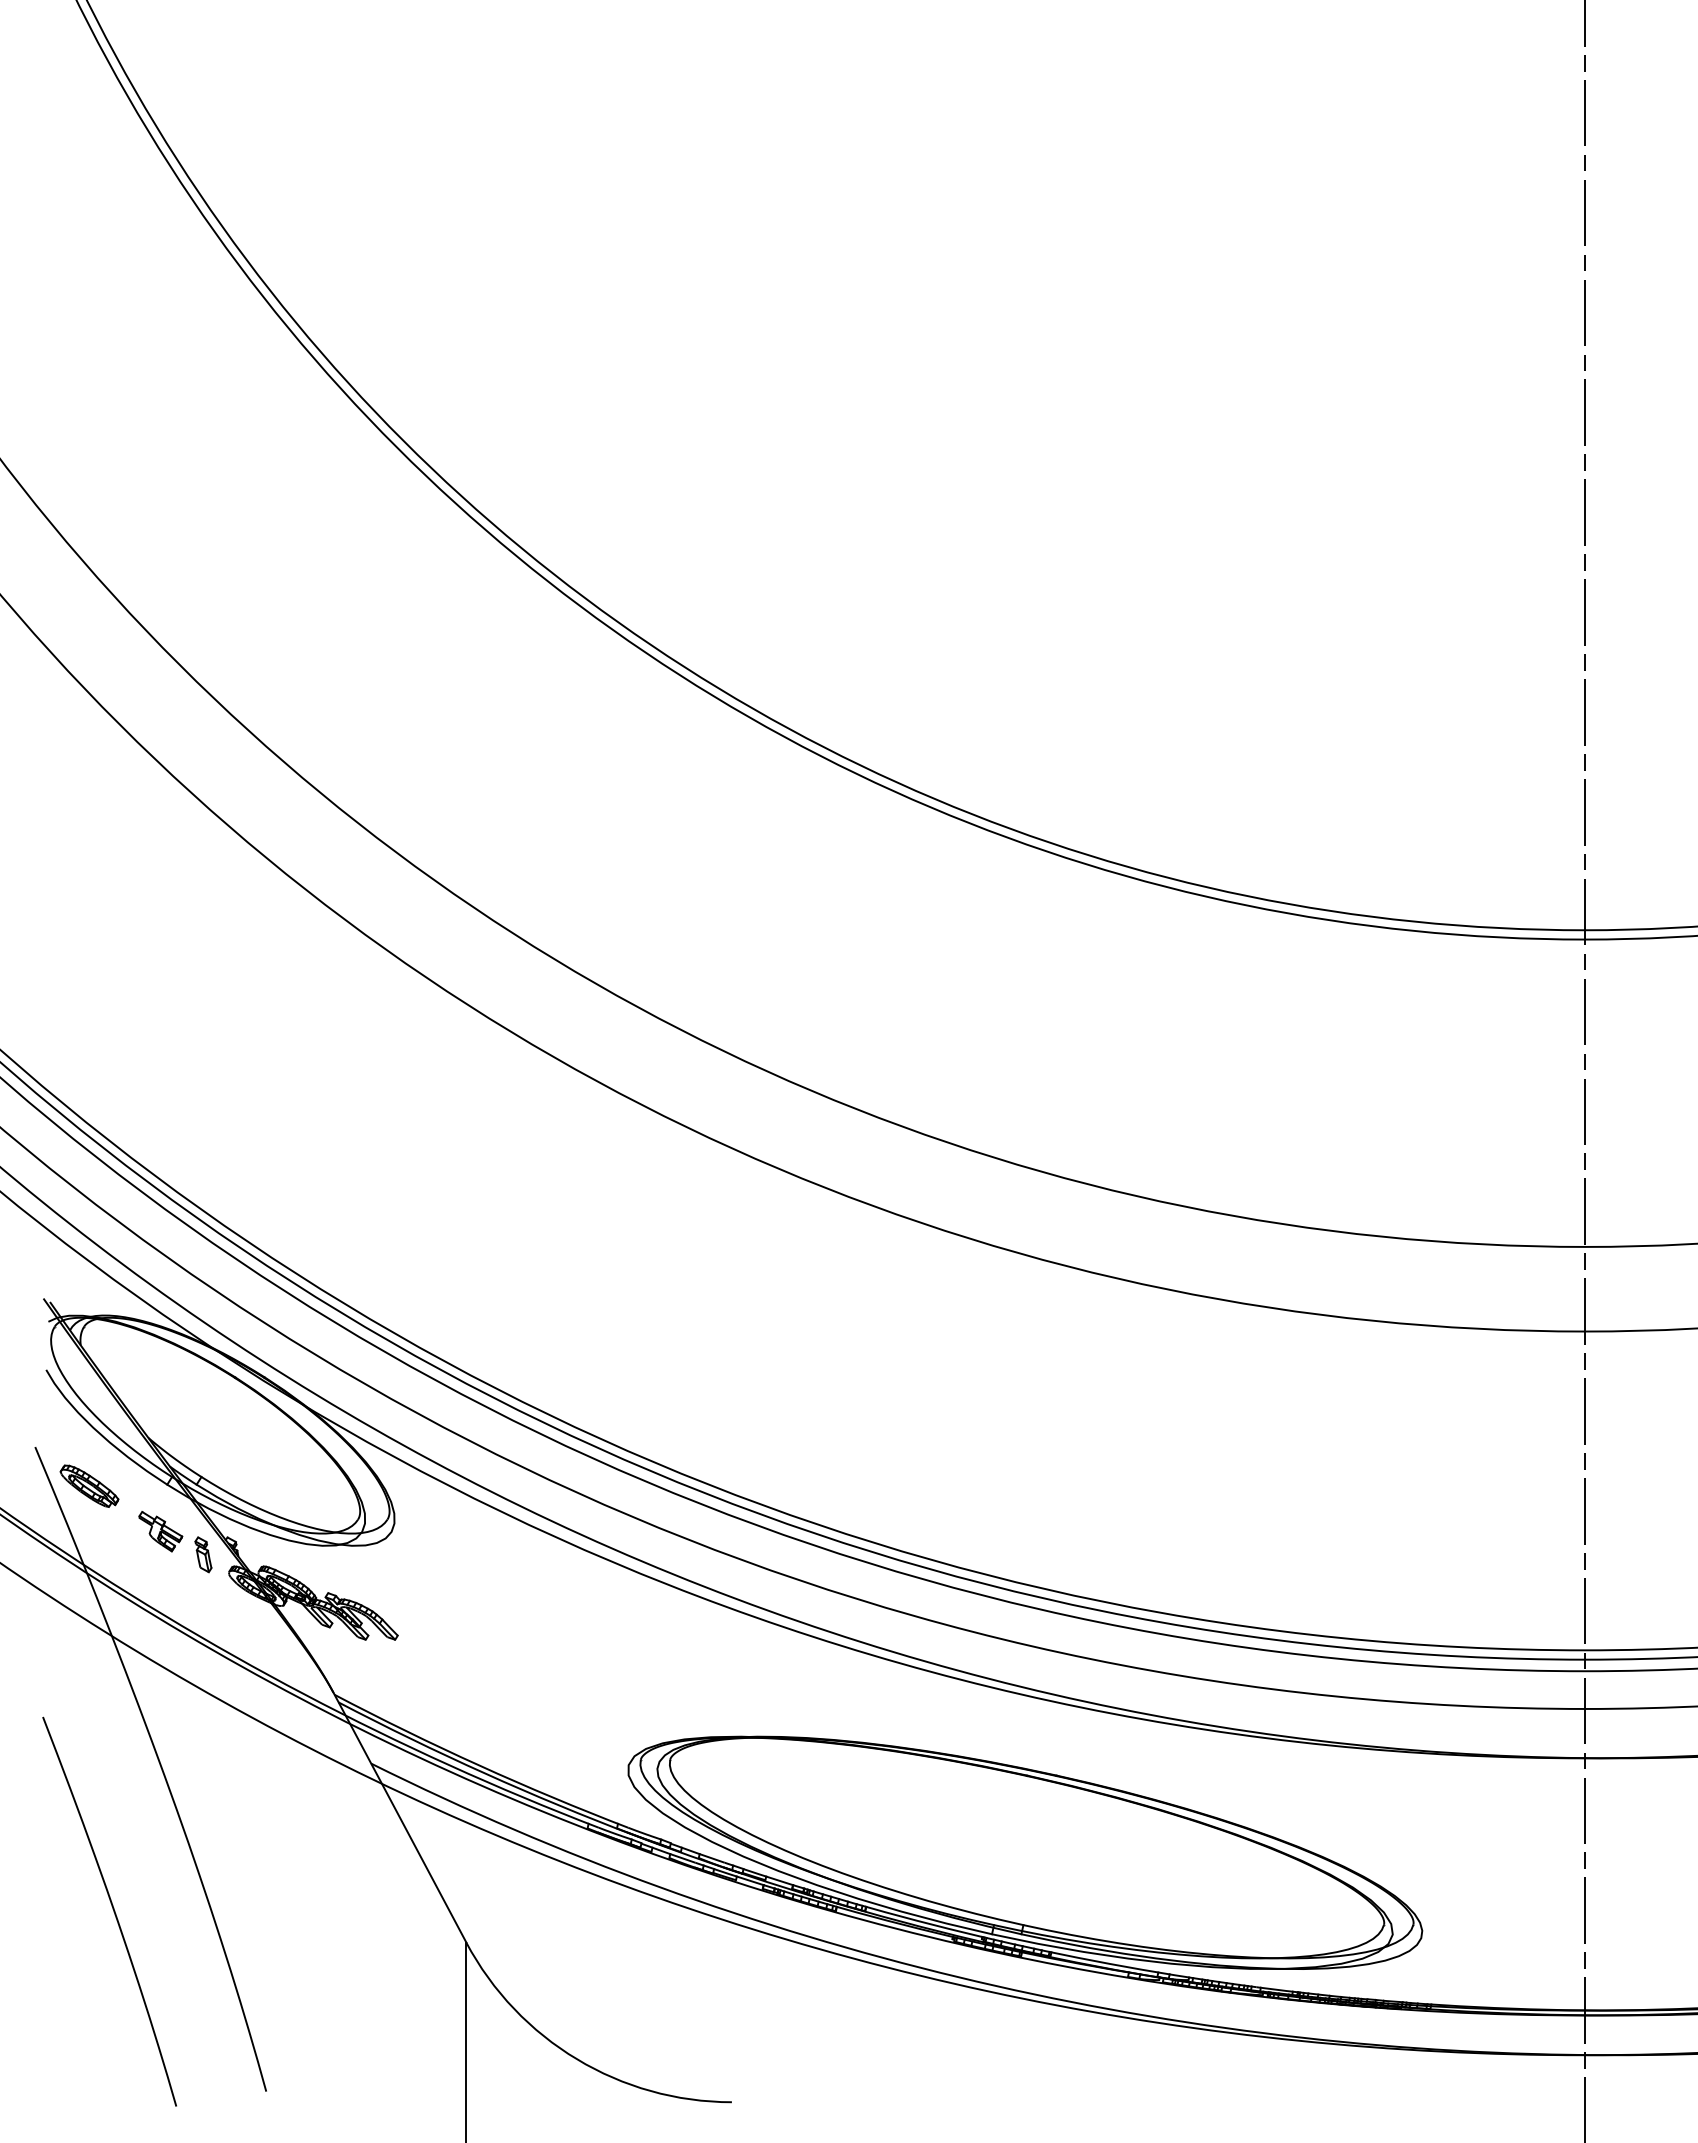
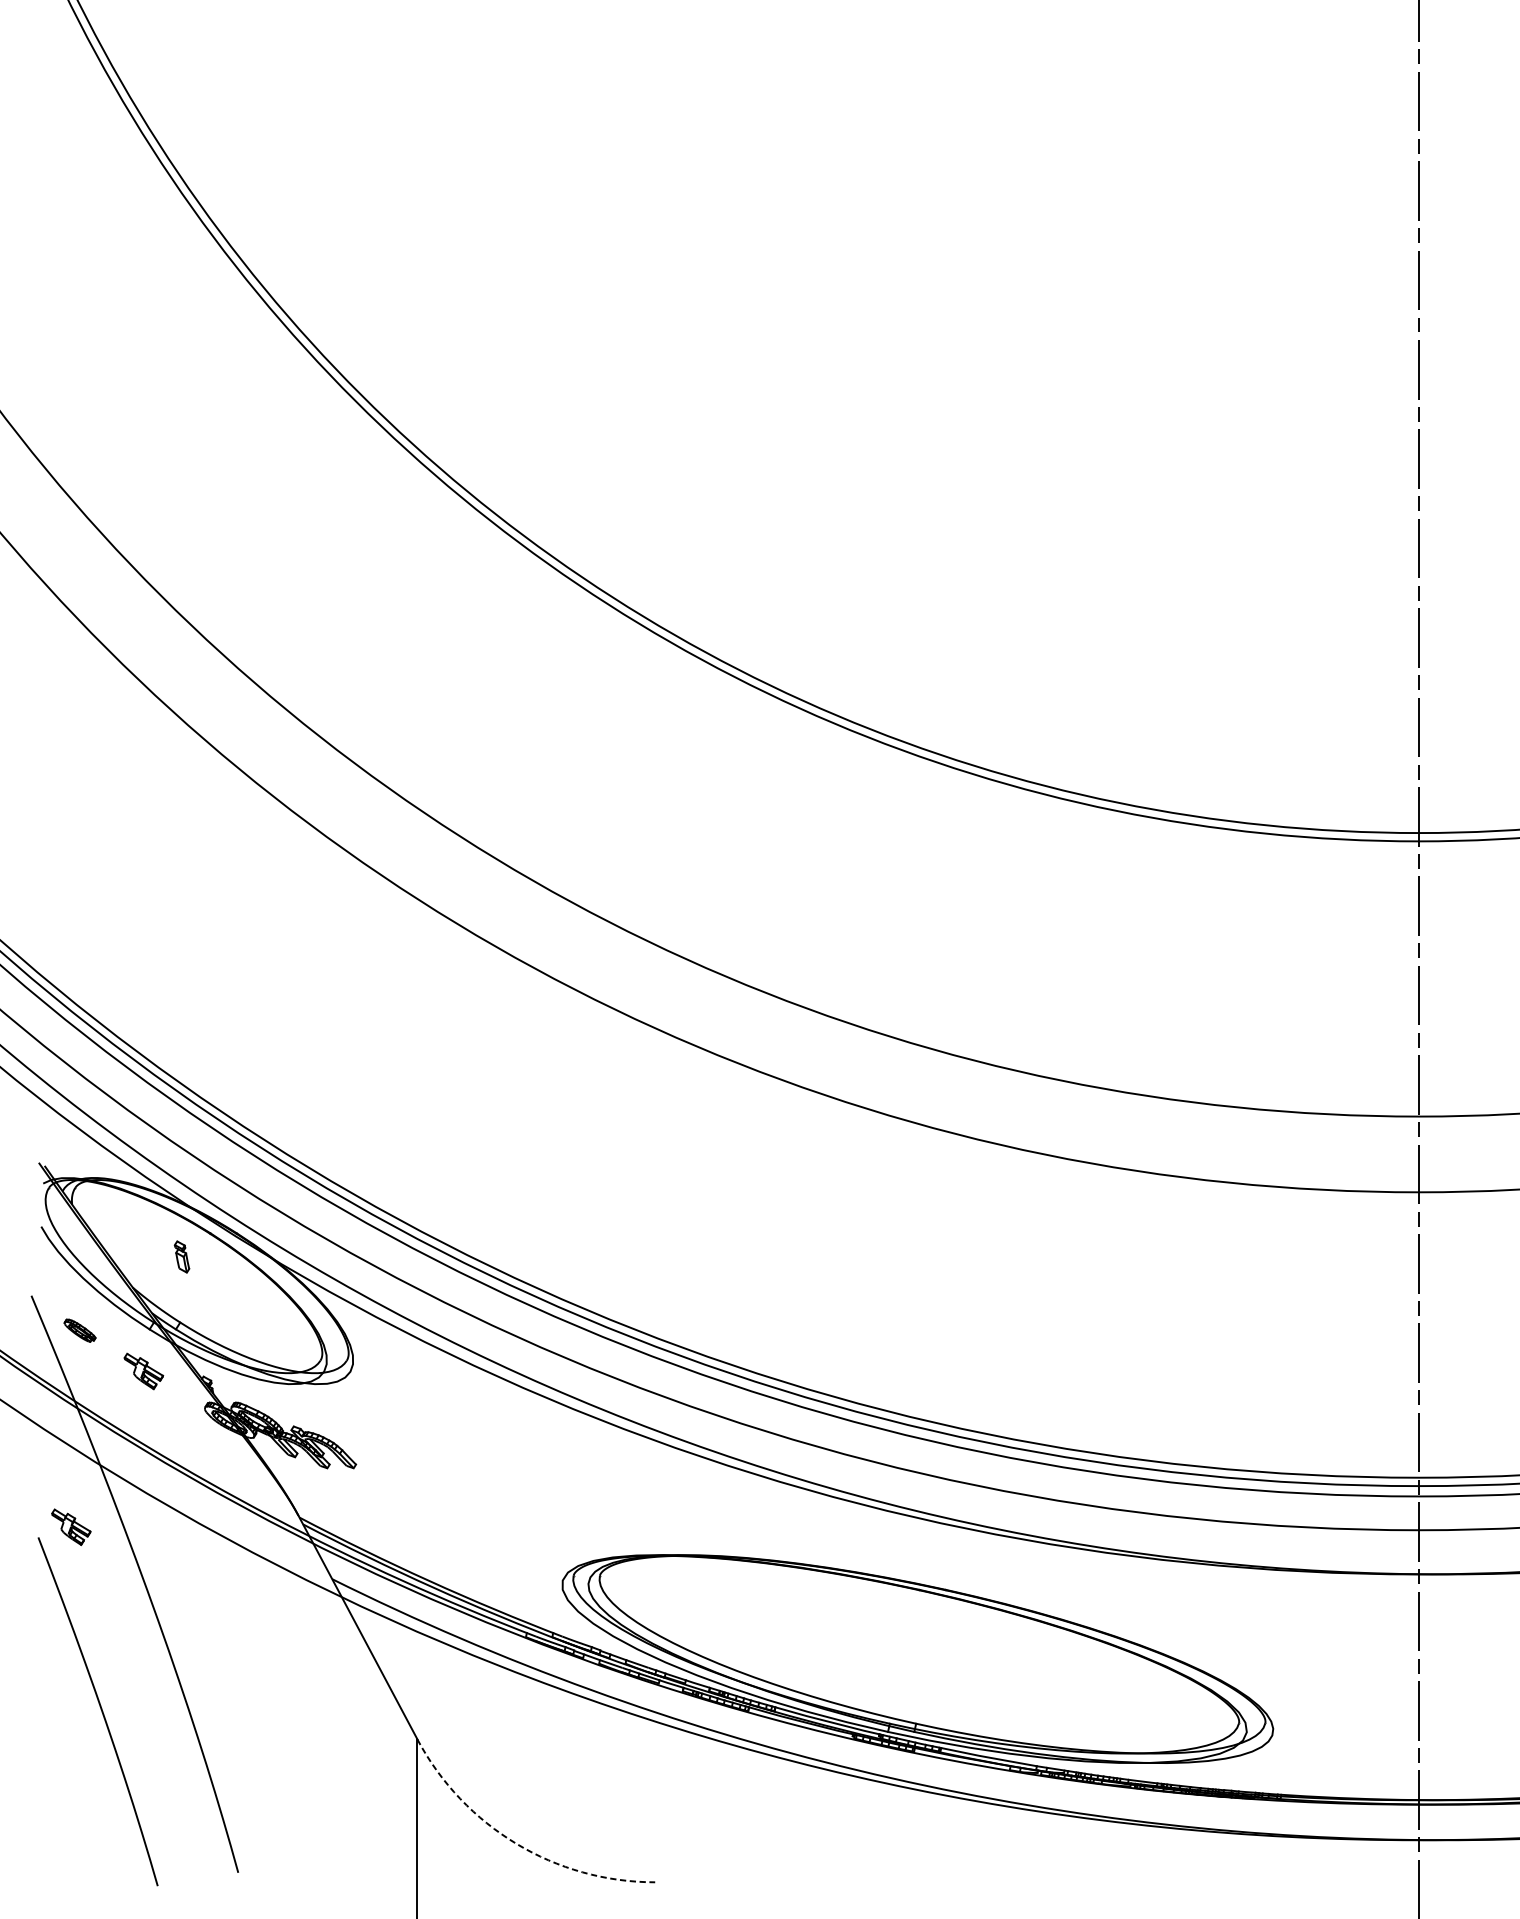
part: (89, 1485) -> (80, 1330), size x0.6
part: (203, 1554) -> (182, 1256), moved
part: (79, 1705) -> (71, 1527), added
arc: (577, 2059) -> (516, 1844), solid -> dashed

